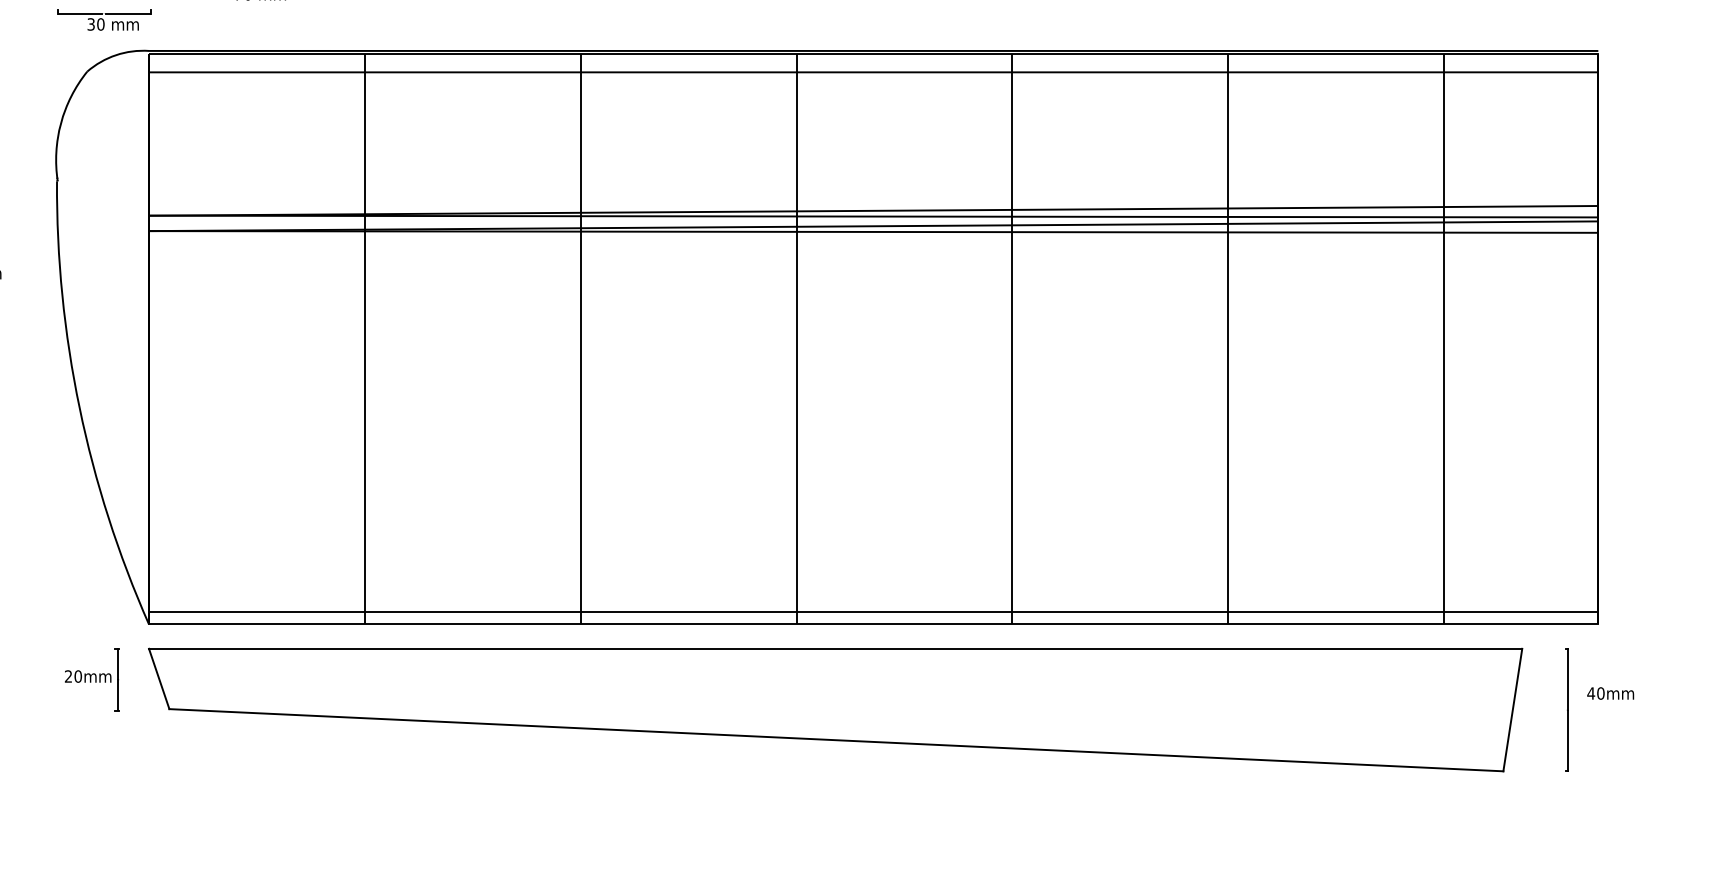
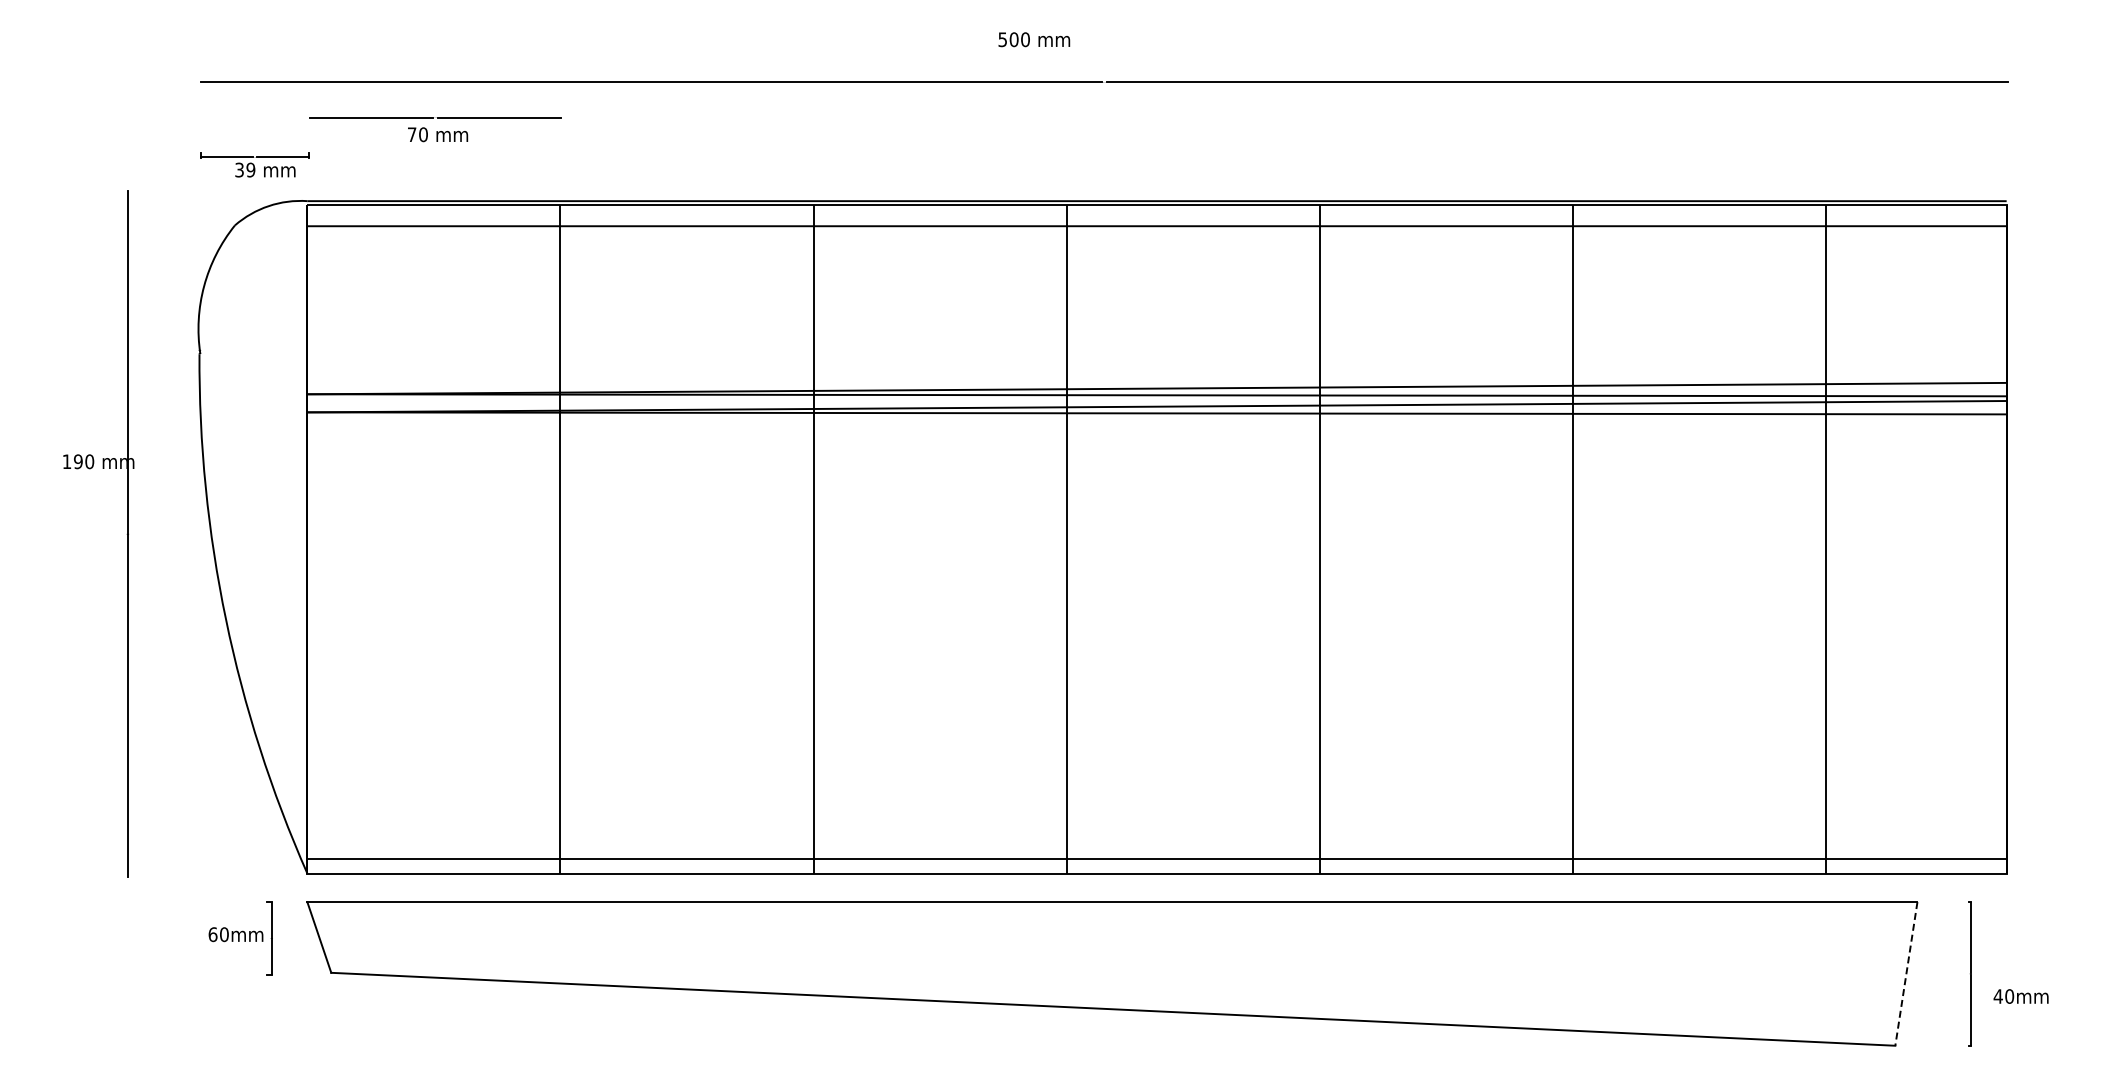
text: (100, 24) -> (250, 170), 30 -> 39
text: (68, 676) -> (212, 934), 20mm -> 60mm
text: (1610, 693) -> (2020, 996), moved
line: (1512, 709) -> (1906, 973), solid -> dashed

